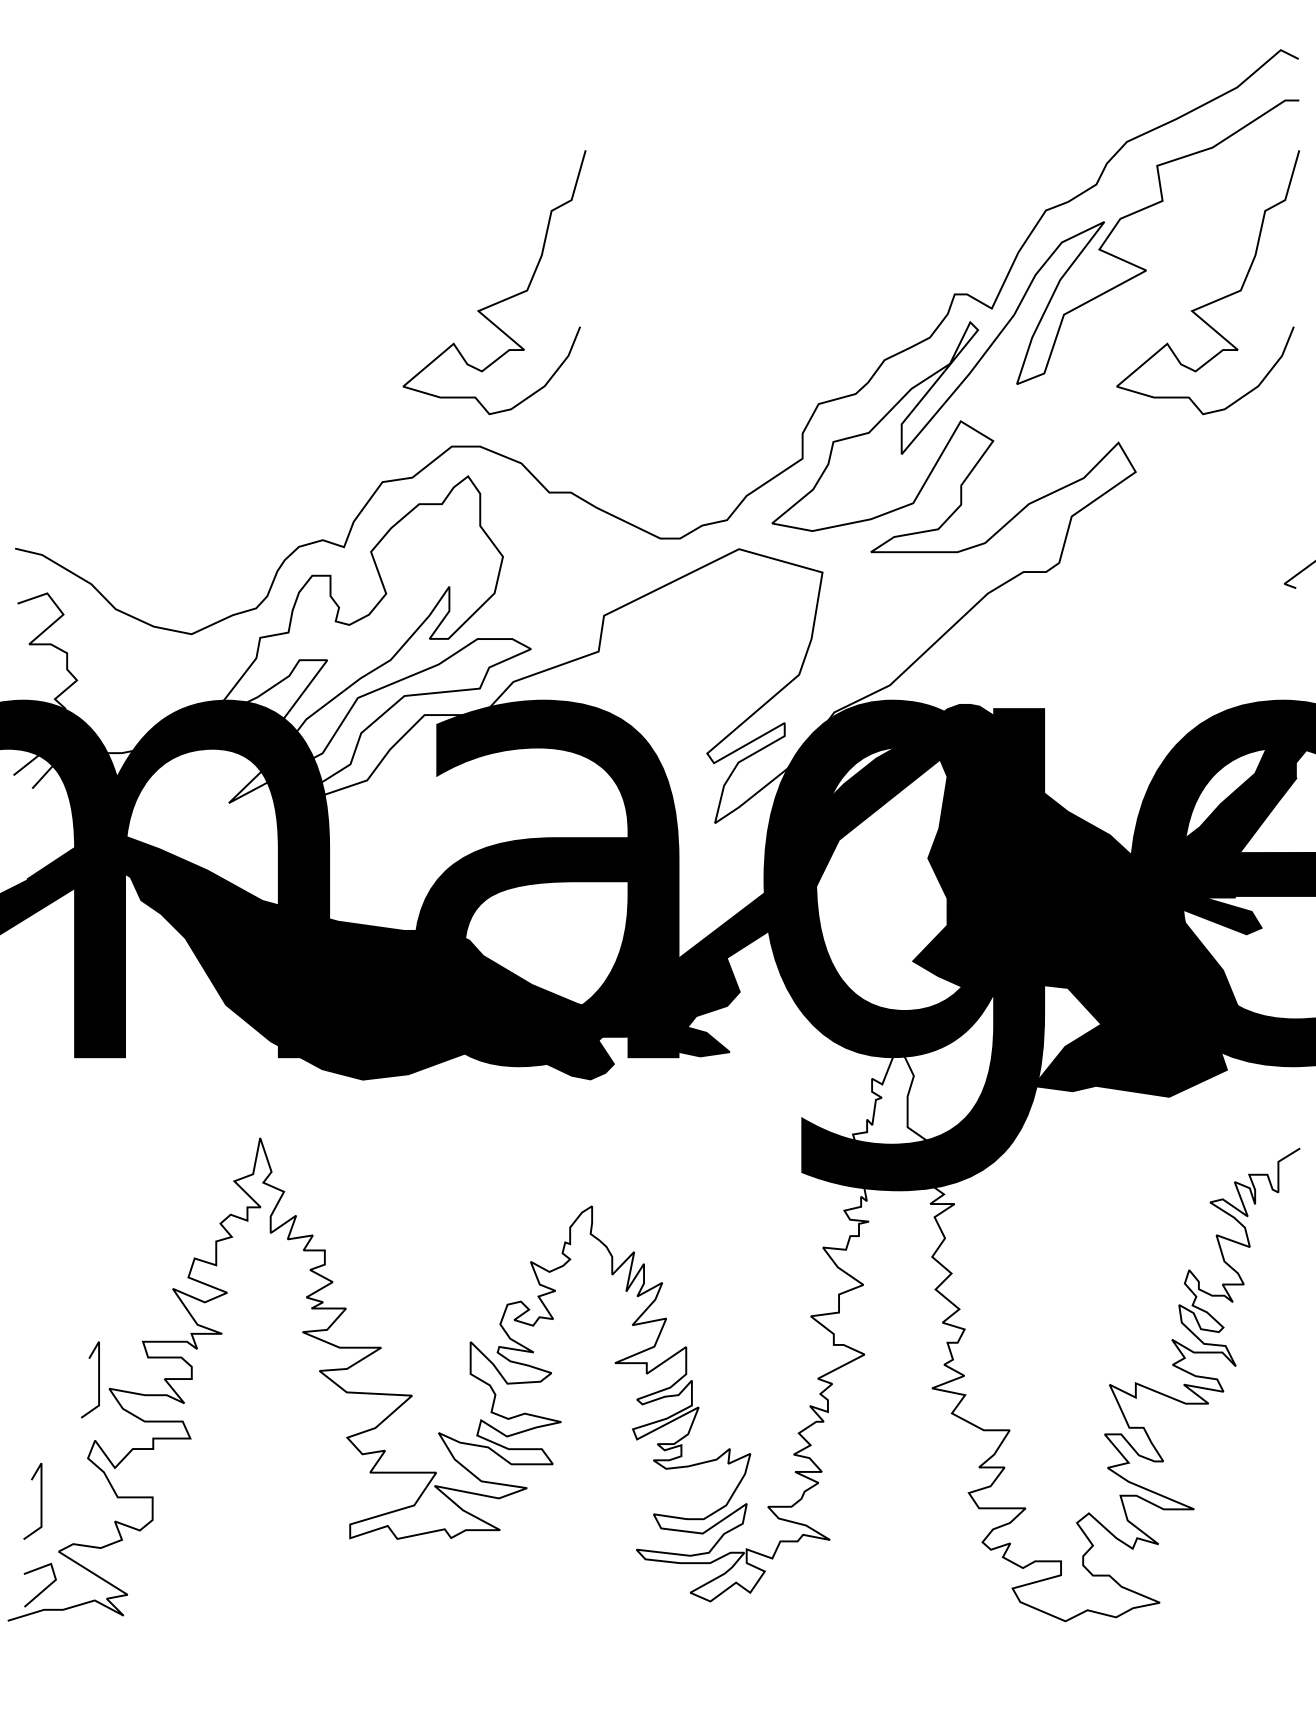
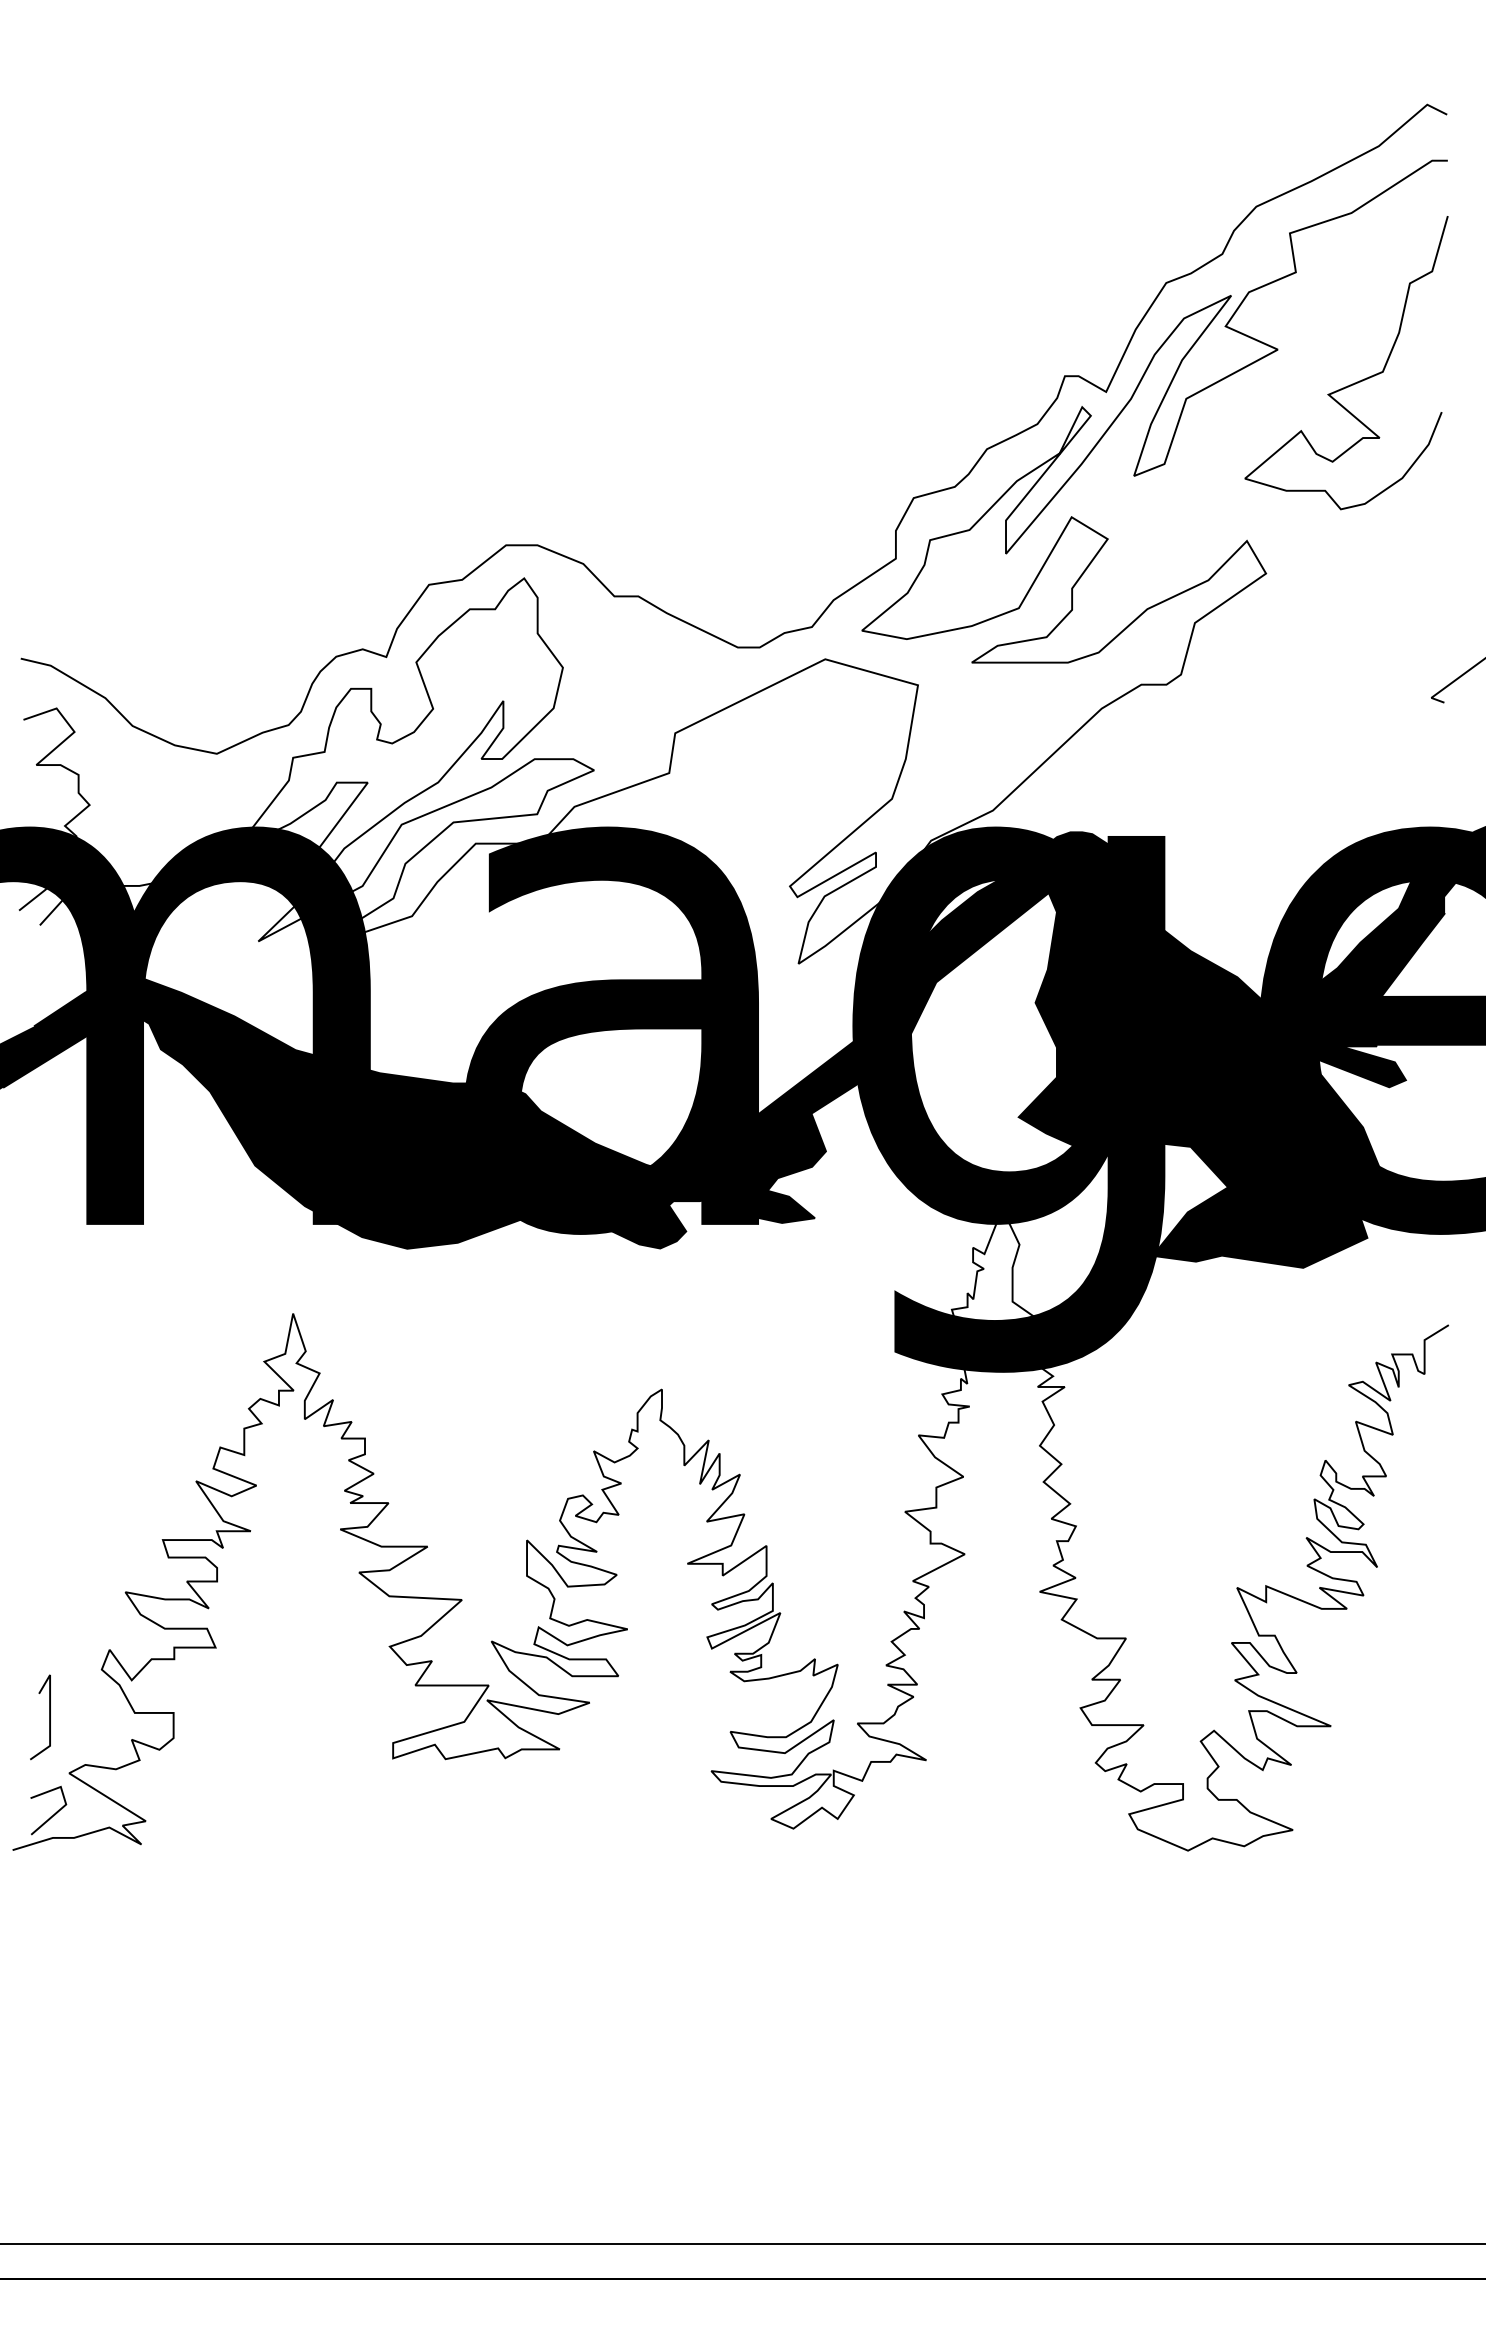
curve: (501, 300) -> (561, 382), removed
curve: (98, 1379) -> (113, 1582), removed

